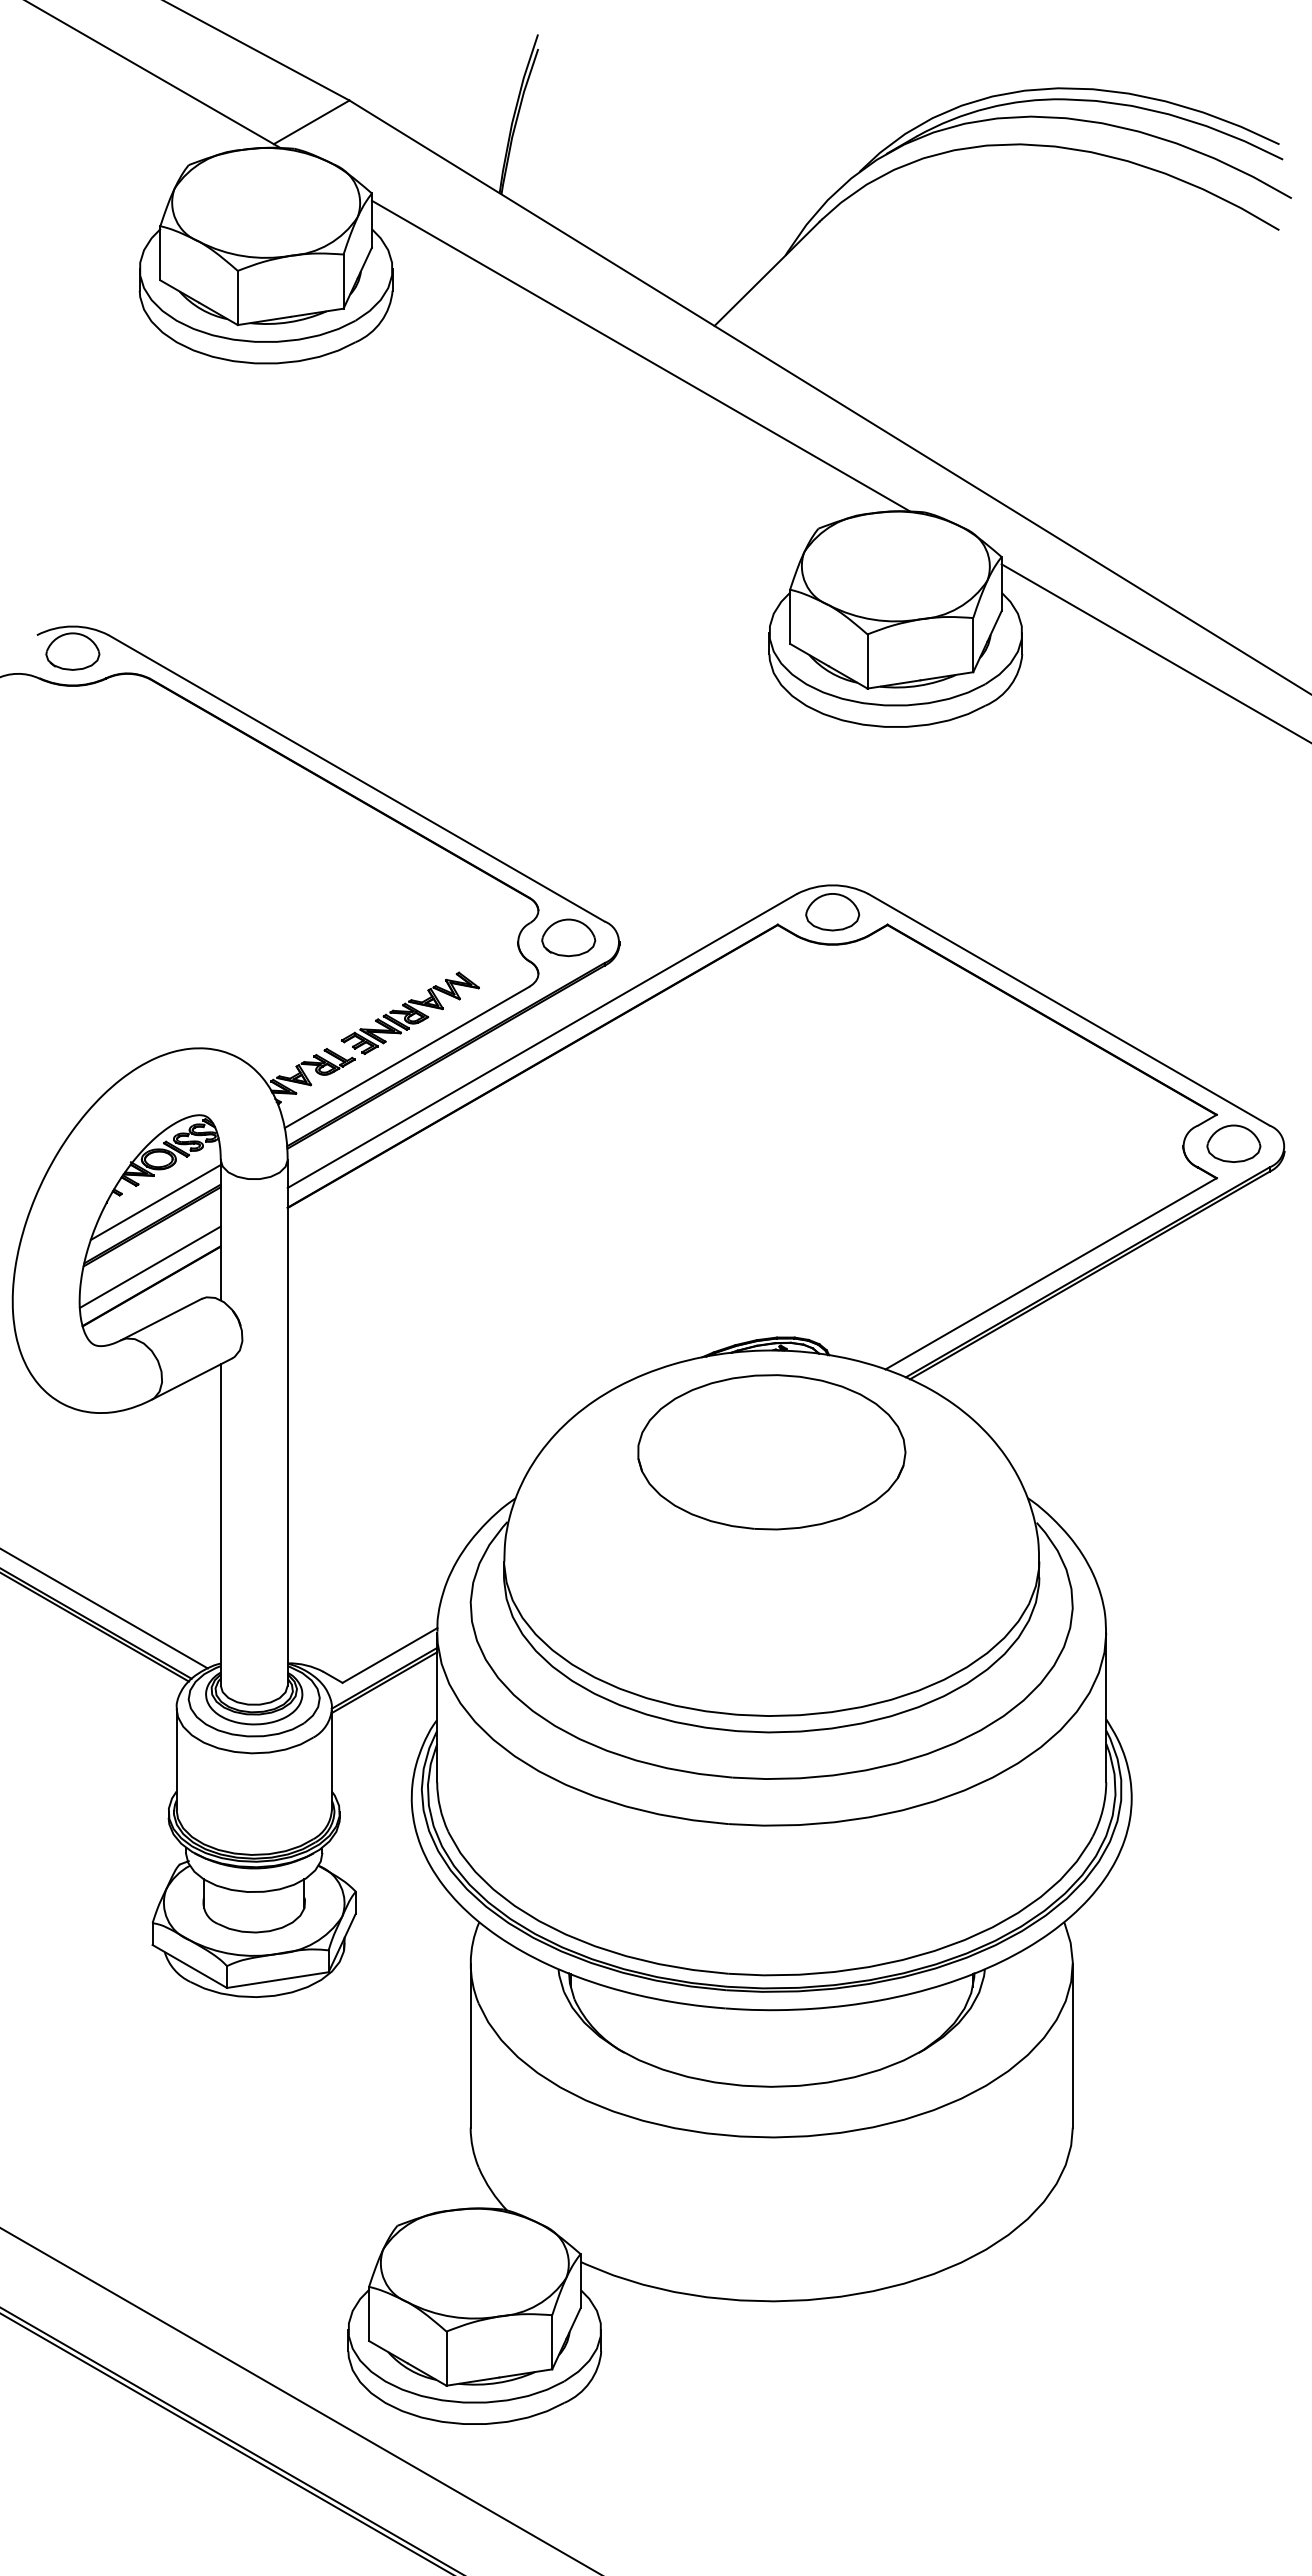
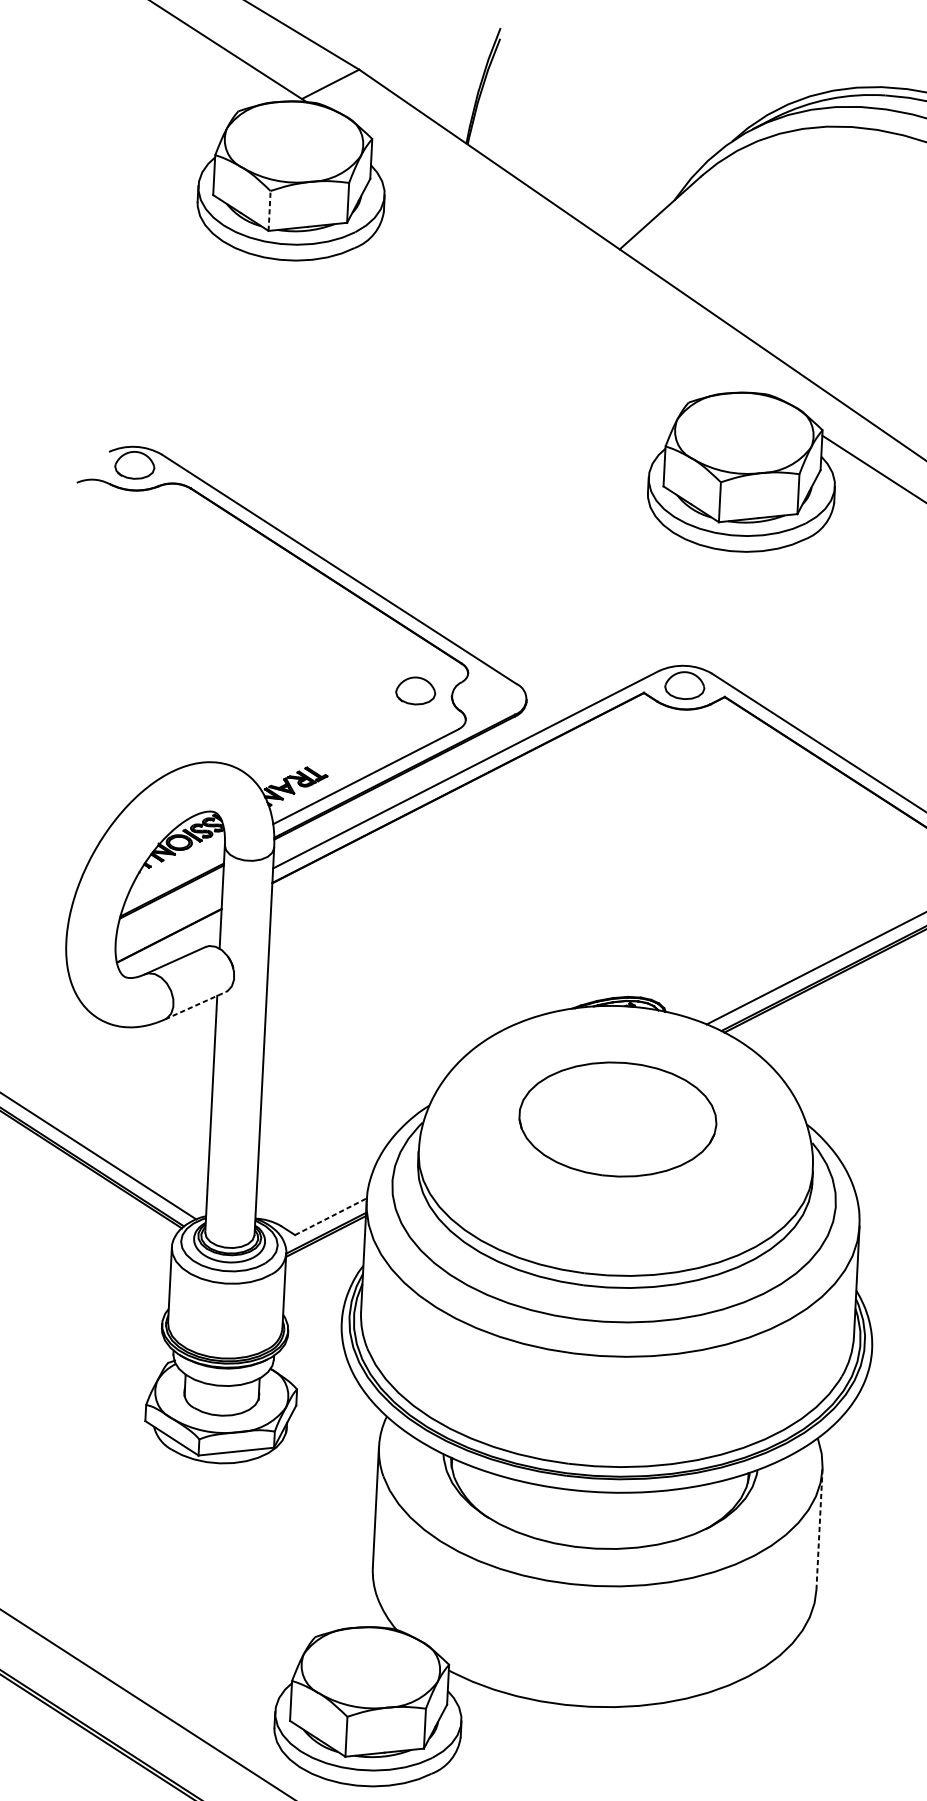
line: (237, 297) -> (269, 210), solid -> dashed
line: (640, 355) -> (564, 268), removed
part: (568, 937) -> (415, 690), moved
part: (409, 1012) -> (369, 743), removed
line: (155, 1201) -> (175, 873), removed
line: (149, 1266) -> (168, 921), removed
line: (192, 1378) -> (195, 1005), solid -> dashed
part: (771, 1452) -> (617, 1119), moved
line: (390, 1655) -> (331, 1216), solid -> dashed
line: (1072, 2045) -> (819, 1529), solid -> dashed

